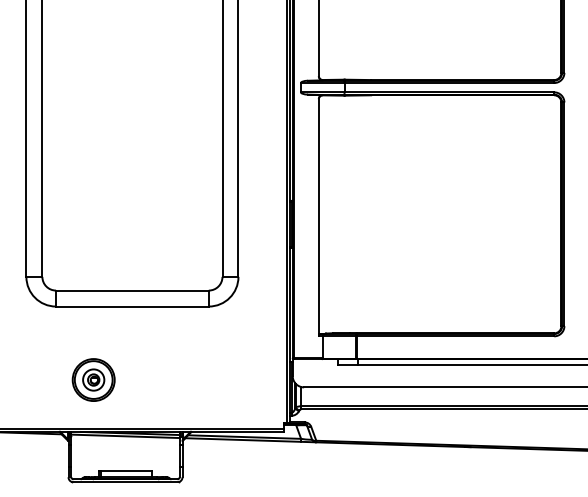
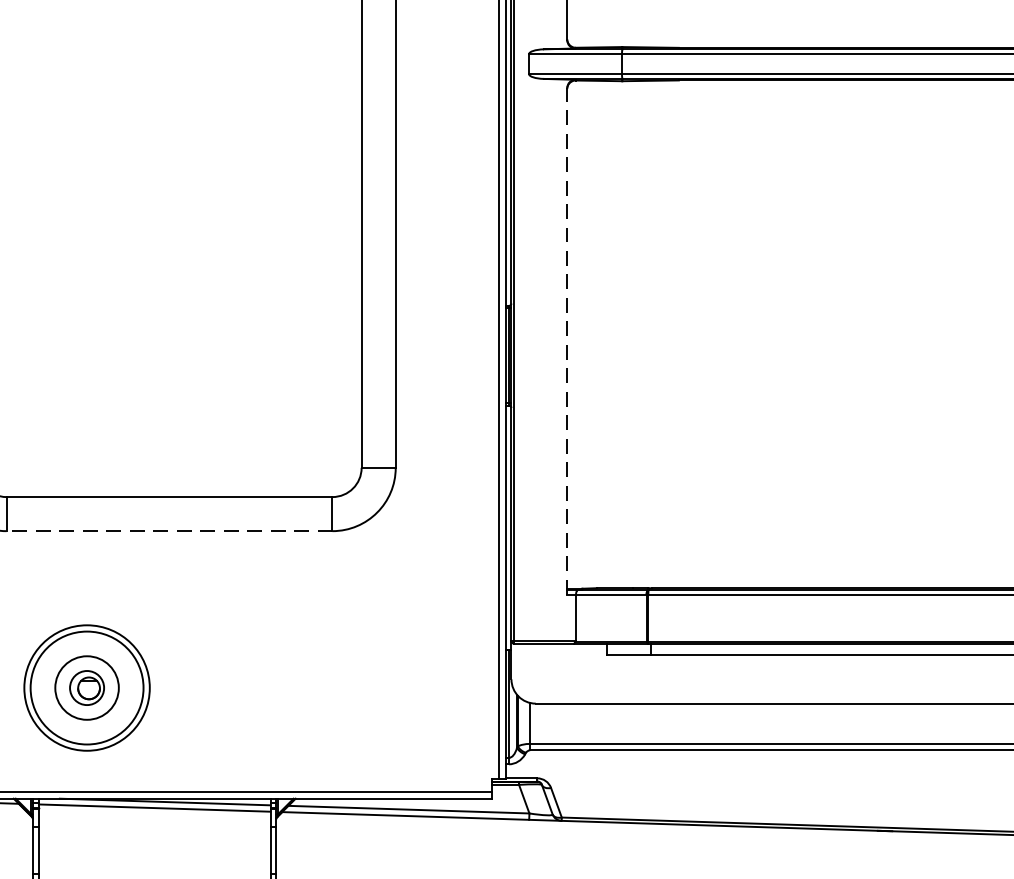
line: (318, 217) -> (566, 341), solid -> dashed
line: (131, 306) -> (167, 531), solid -> dashed
part: (93, 379) -> (86, 686), size x1.4

